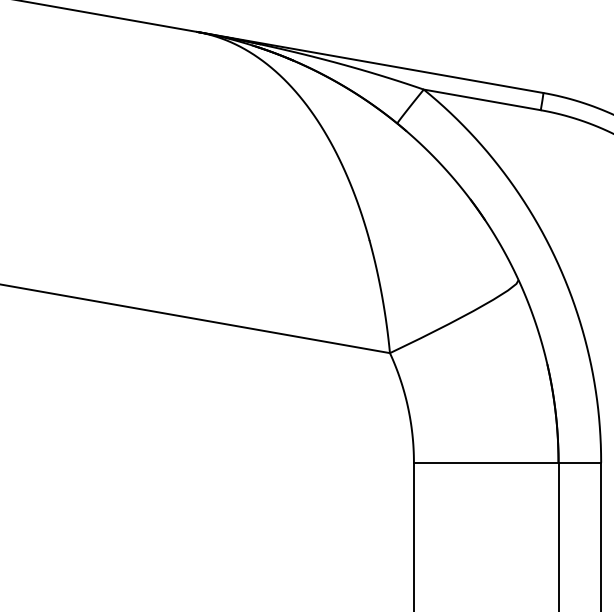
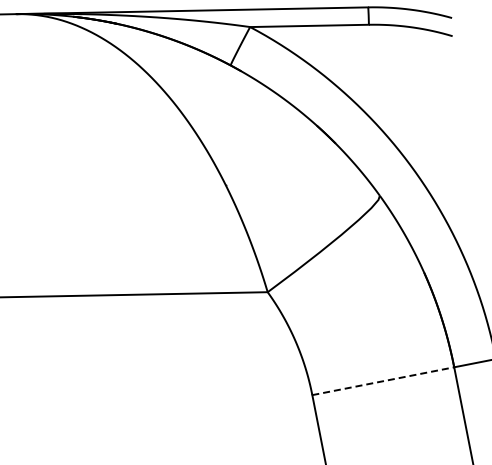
line: (486, 462) -> (383, 380), solid -> dashed

